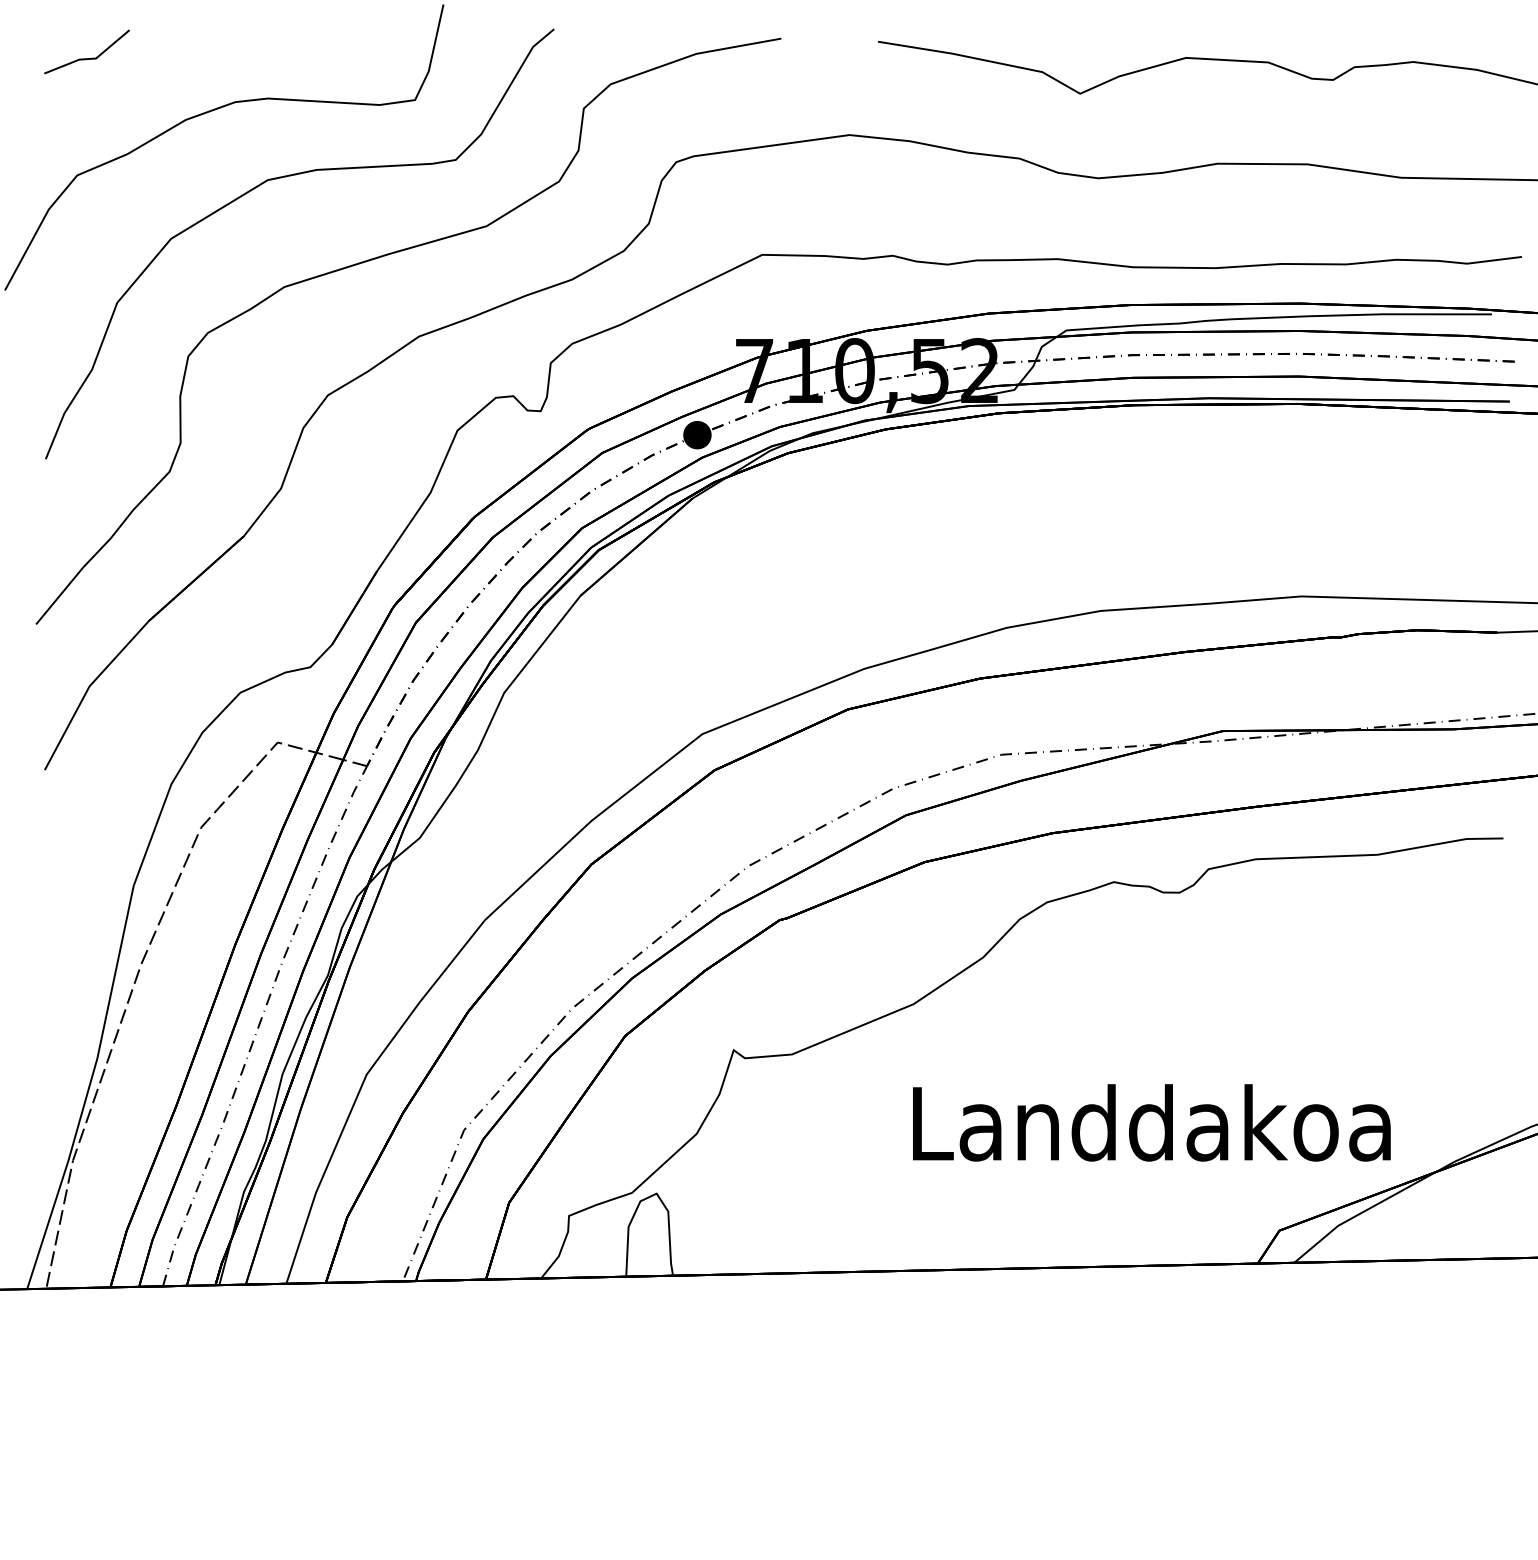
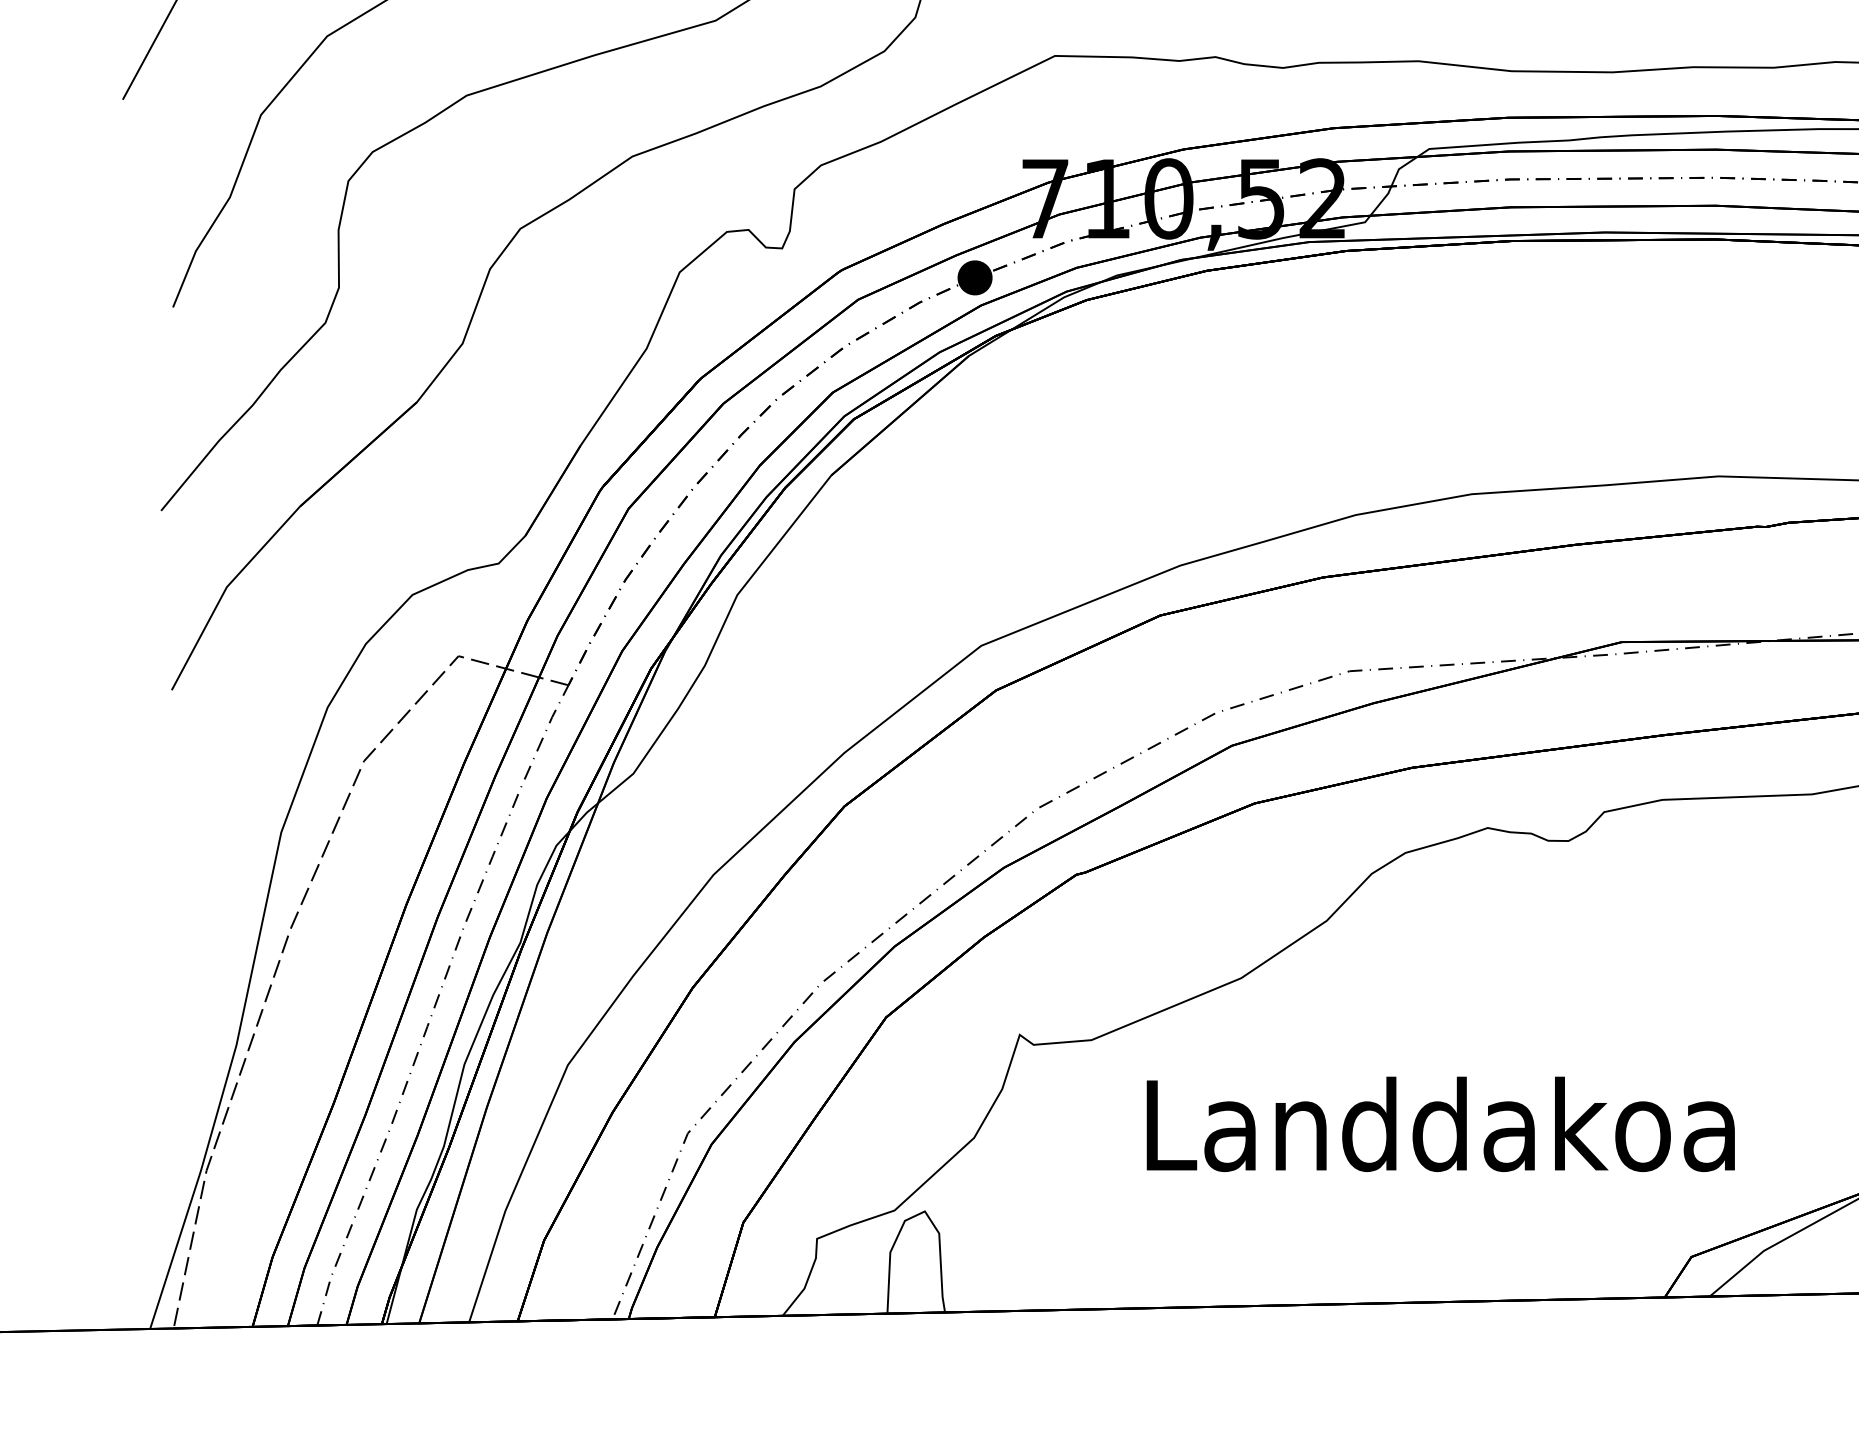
text: (1151, 1122) -> (1440, 1123), moved

